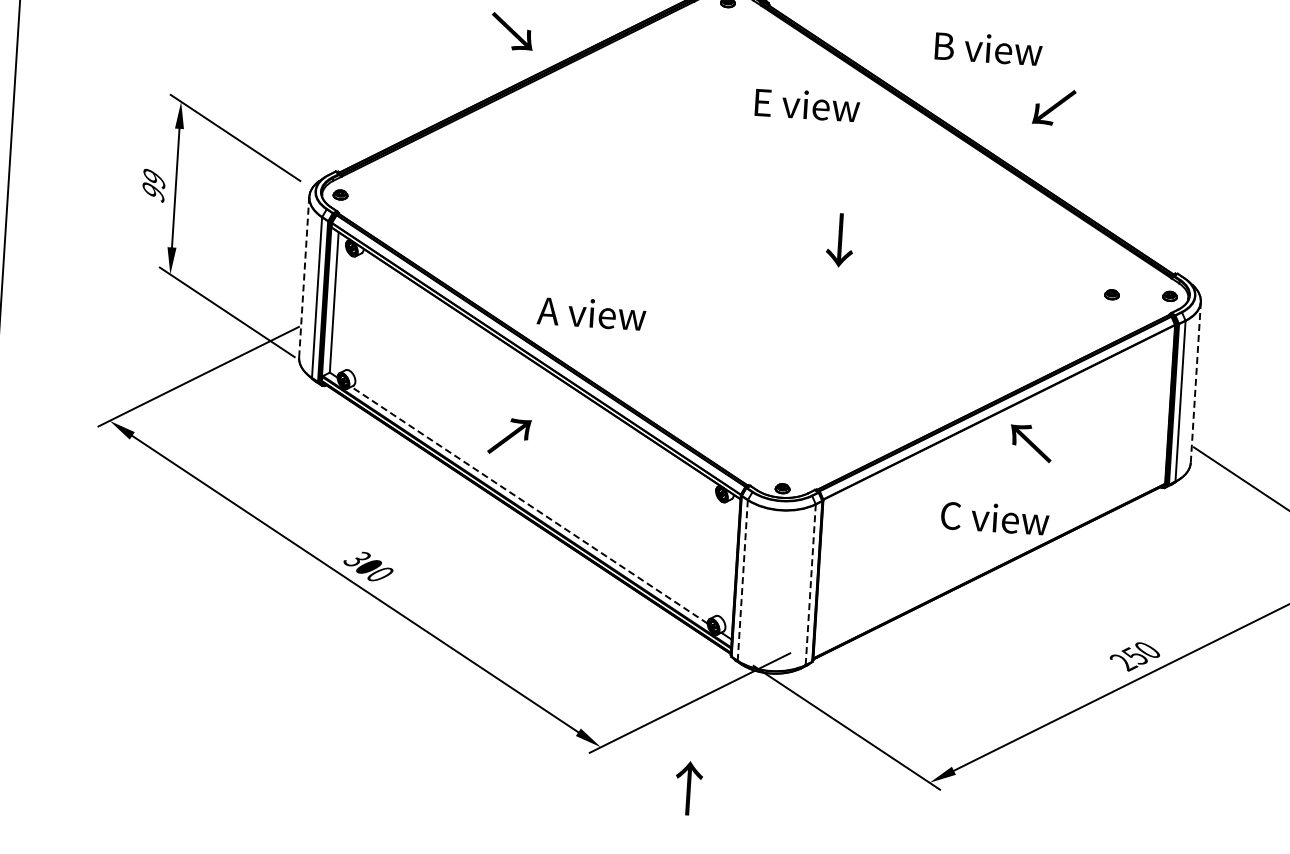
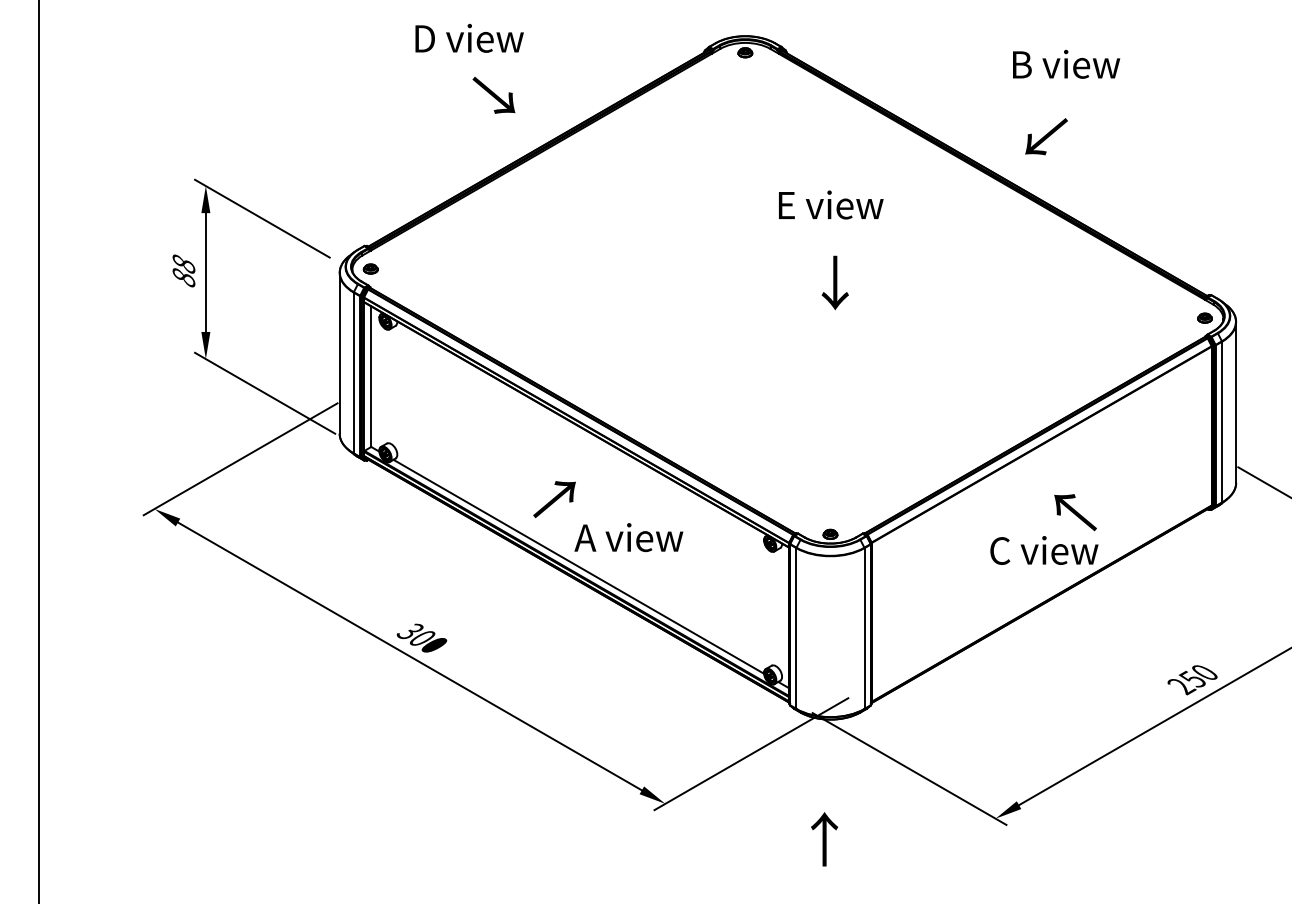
text: (511, 31) -> (493, 95), moved
text: (988, 47) -> (1066, 63), moved
text: (807, 104) -> (831, 204), moved
text: (1054, 107) -> (1046, 136), moved
text: (153, 185) -> (183, 271), 99 -> 88
text: (839, 239) -> (834, 282), moved
line: (304, 276) -> (339, 352), dashed -> solid
part: (1111, 294) -> (1146, 319), removed
text: (591, 313) -> (628, 537), moved
line: (1196, 381) -> (1236, 401), dashed -> solid
text: (1031, 443) -> (1075, 512), moved
line: (529, 504) -> (578, 566), dashed -> solid
line: (742, 581) -> (796, 629), dashed -> solid
line: (810, 584) -> (864, 628), dashed -> solid
text: (688, 788) -> (824, 839), moved

